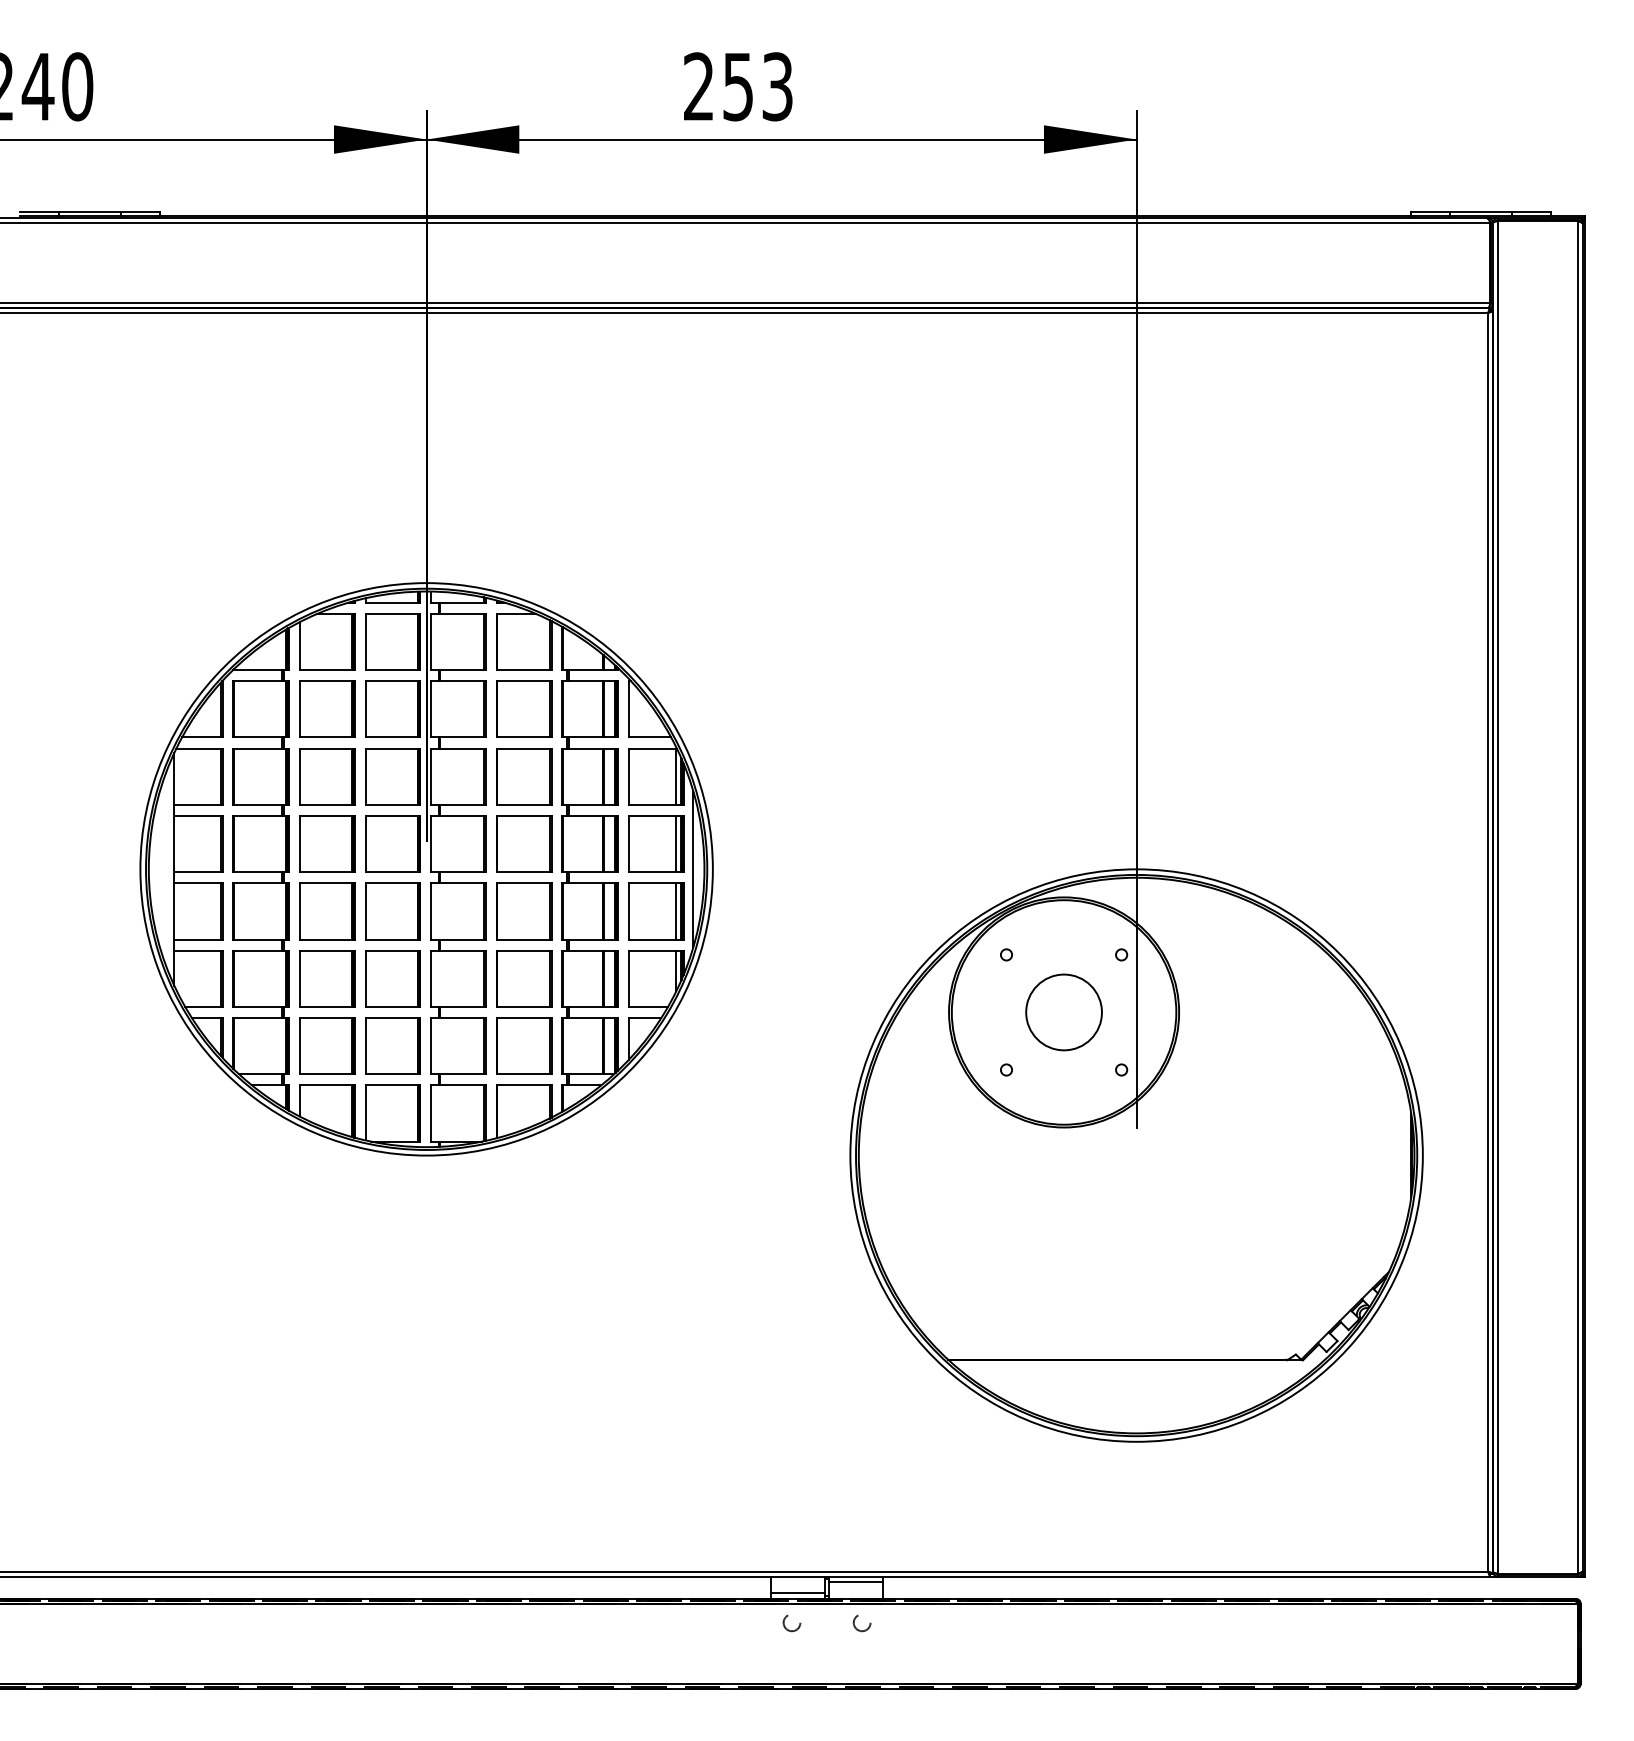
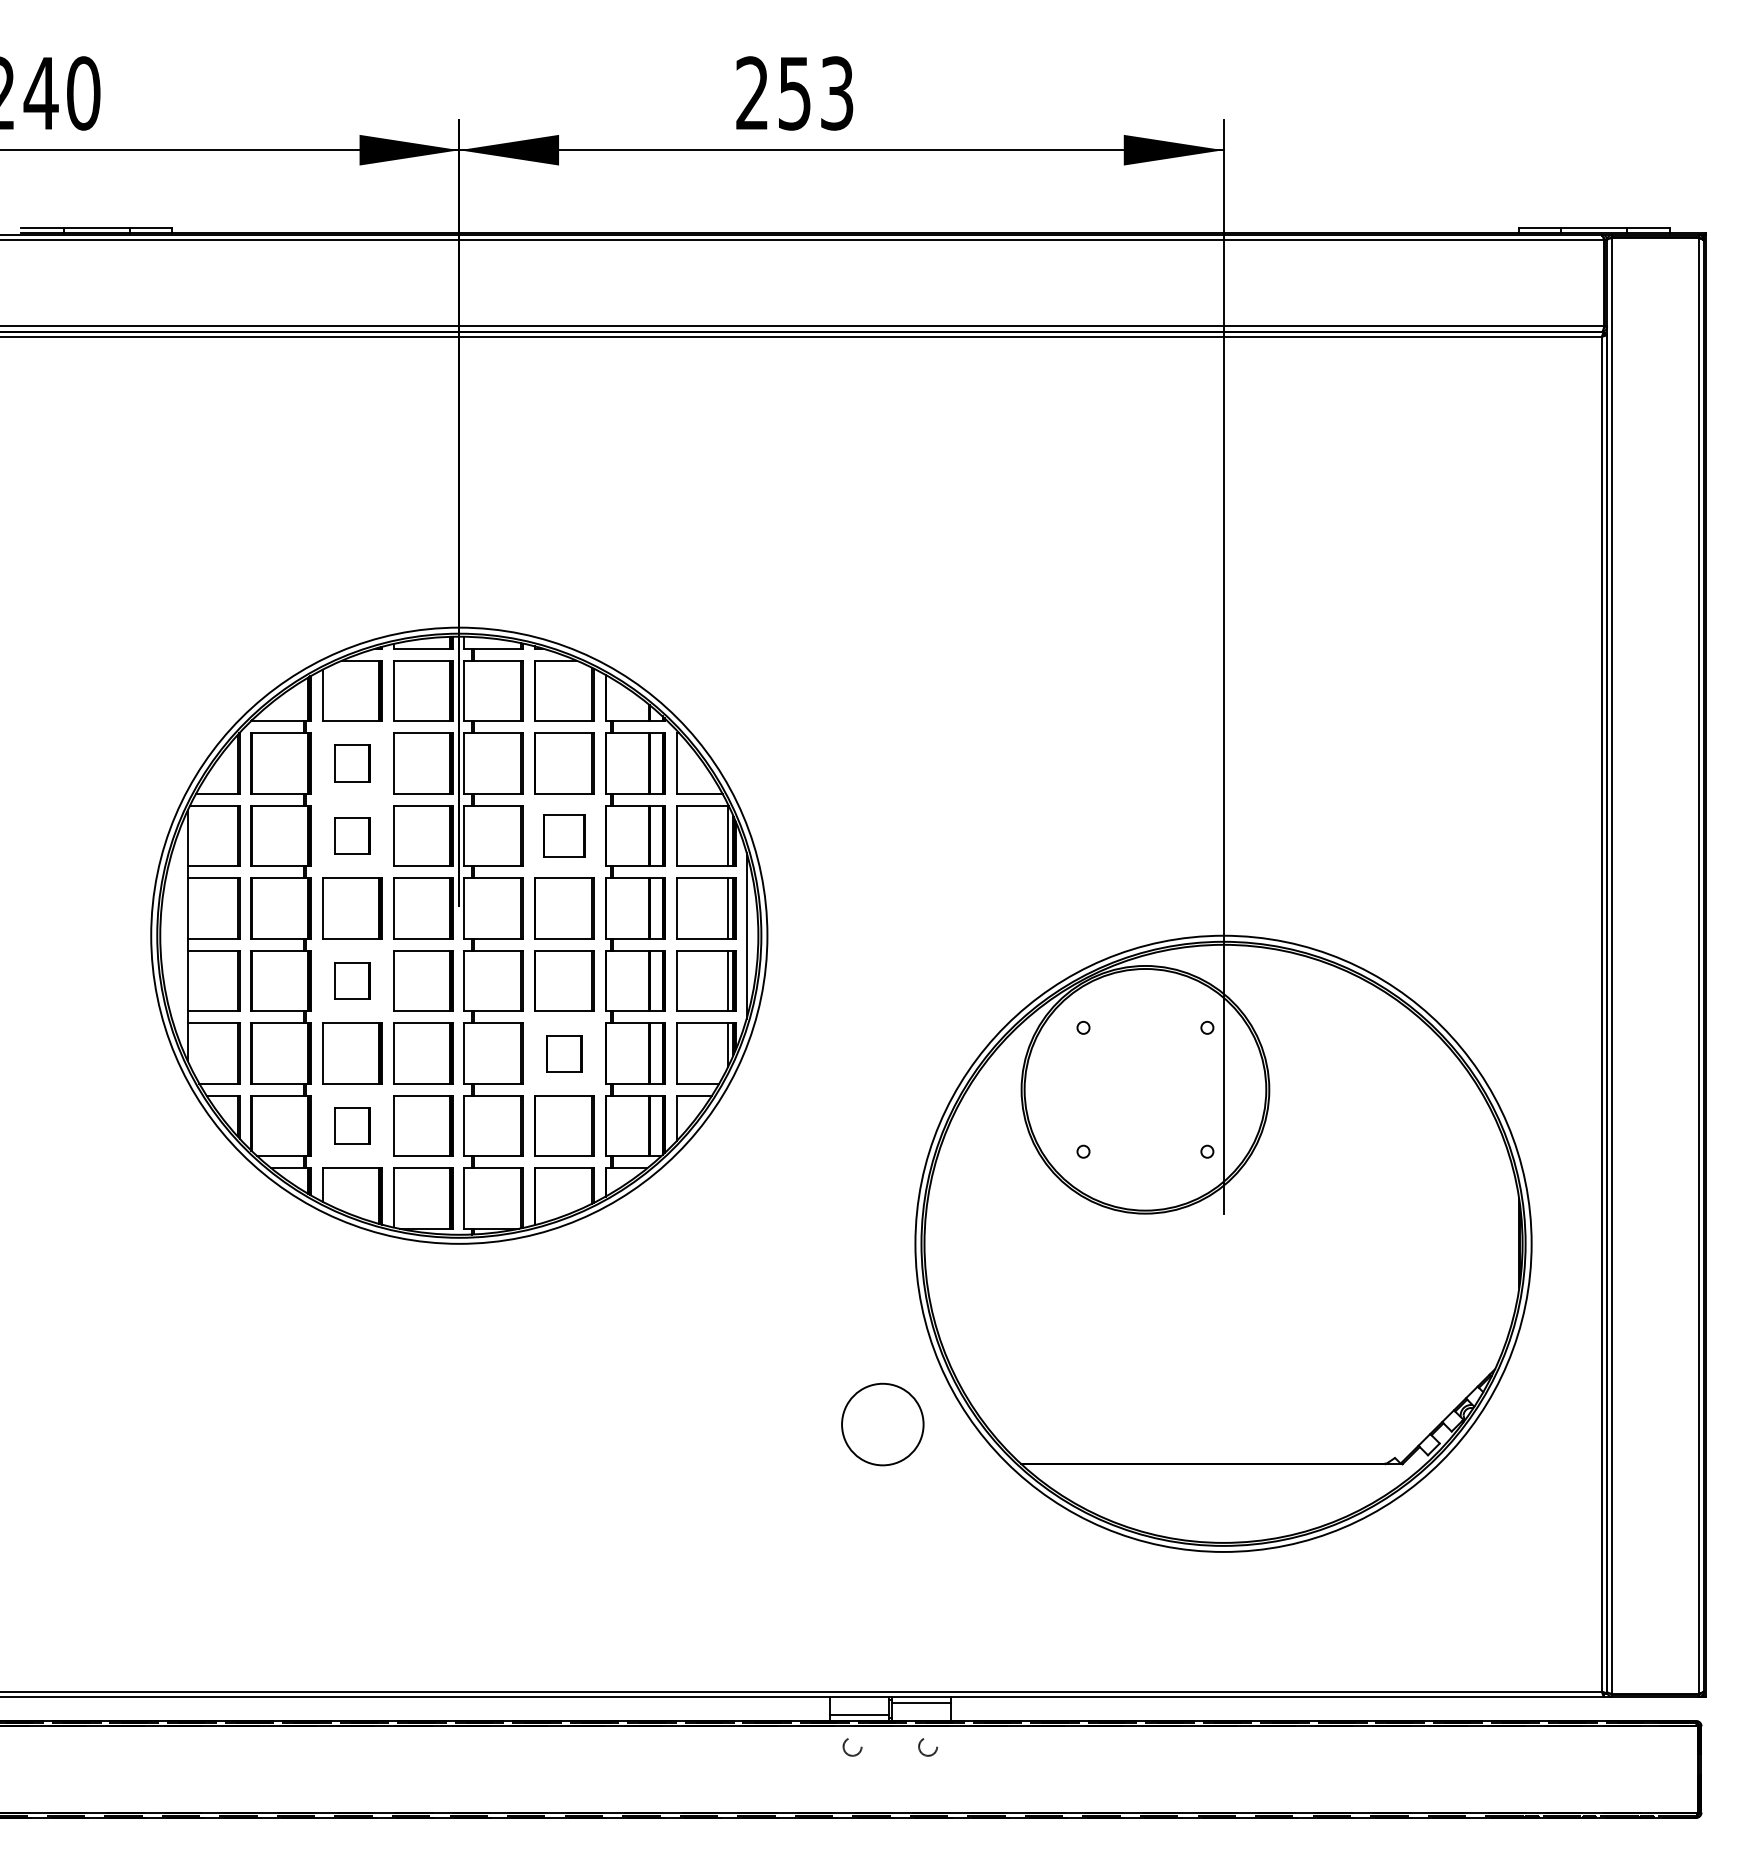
part: (327, 708) -> (352, 762), size x0.6
part: (327, 776) -> (352, 835), size x0.6
part: (524, 776) -> (564, 835), size x0.7
part: (327, 911) -> (352, 981), size x0.6
part: (524, 978) -> (564, 1053), size x0.6
circle: (1063, 1012) -> (882, 1424), moved
part: (327, 1045) -> (352, 1125), size x0.6

